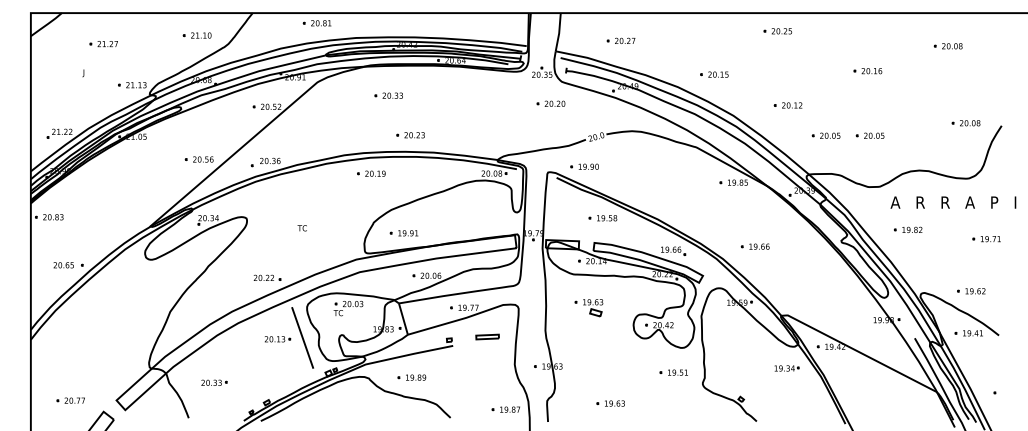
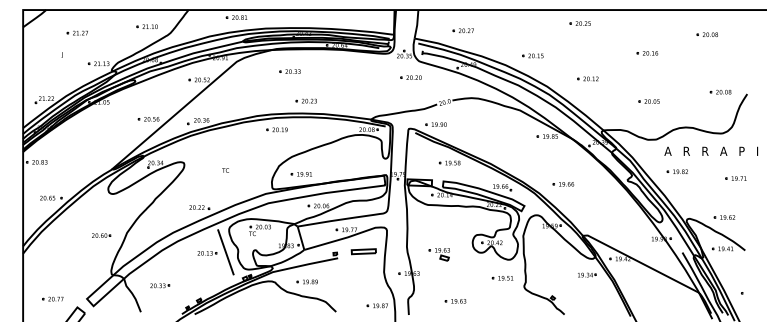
part: (825, 135) -> (615, 101), removed
part: (588, 308) -> (439, 254), moved
part: (135, 315) -> (101, 235), added
part: (487, 336) -> (363, 251), size x1.43

